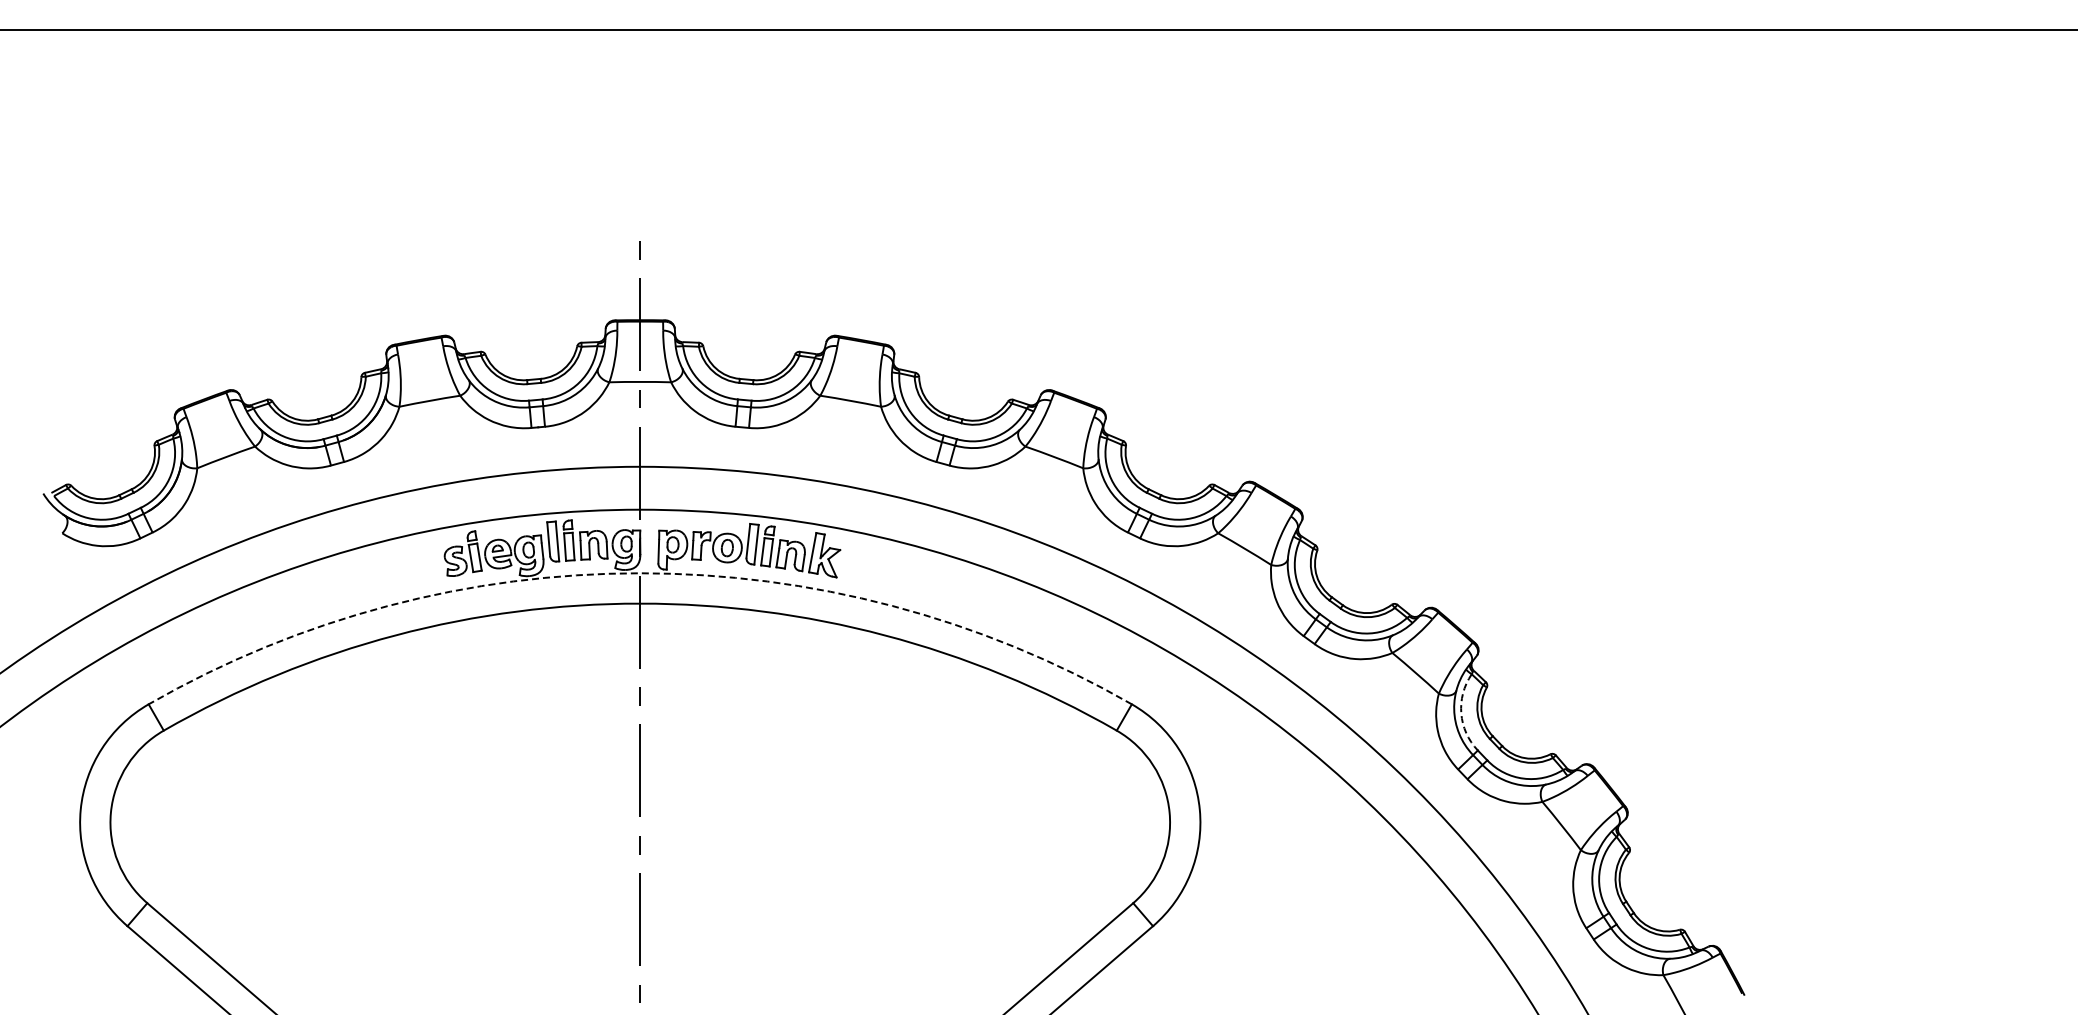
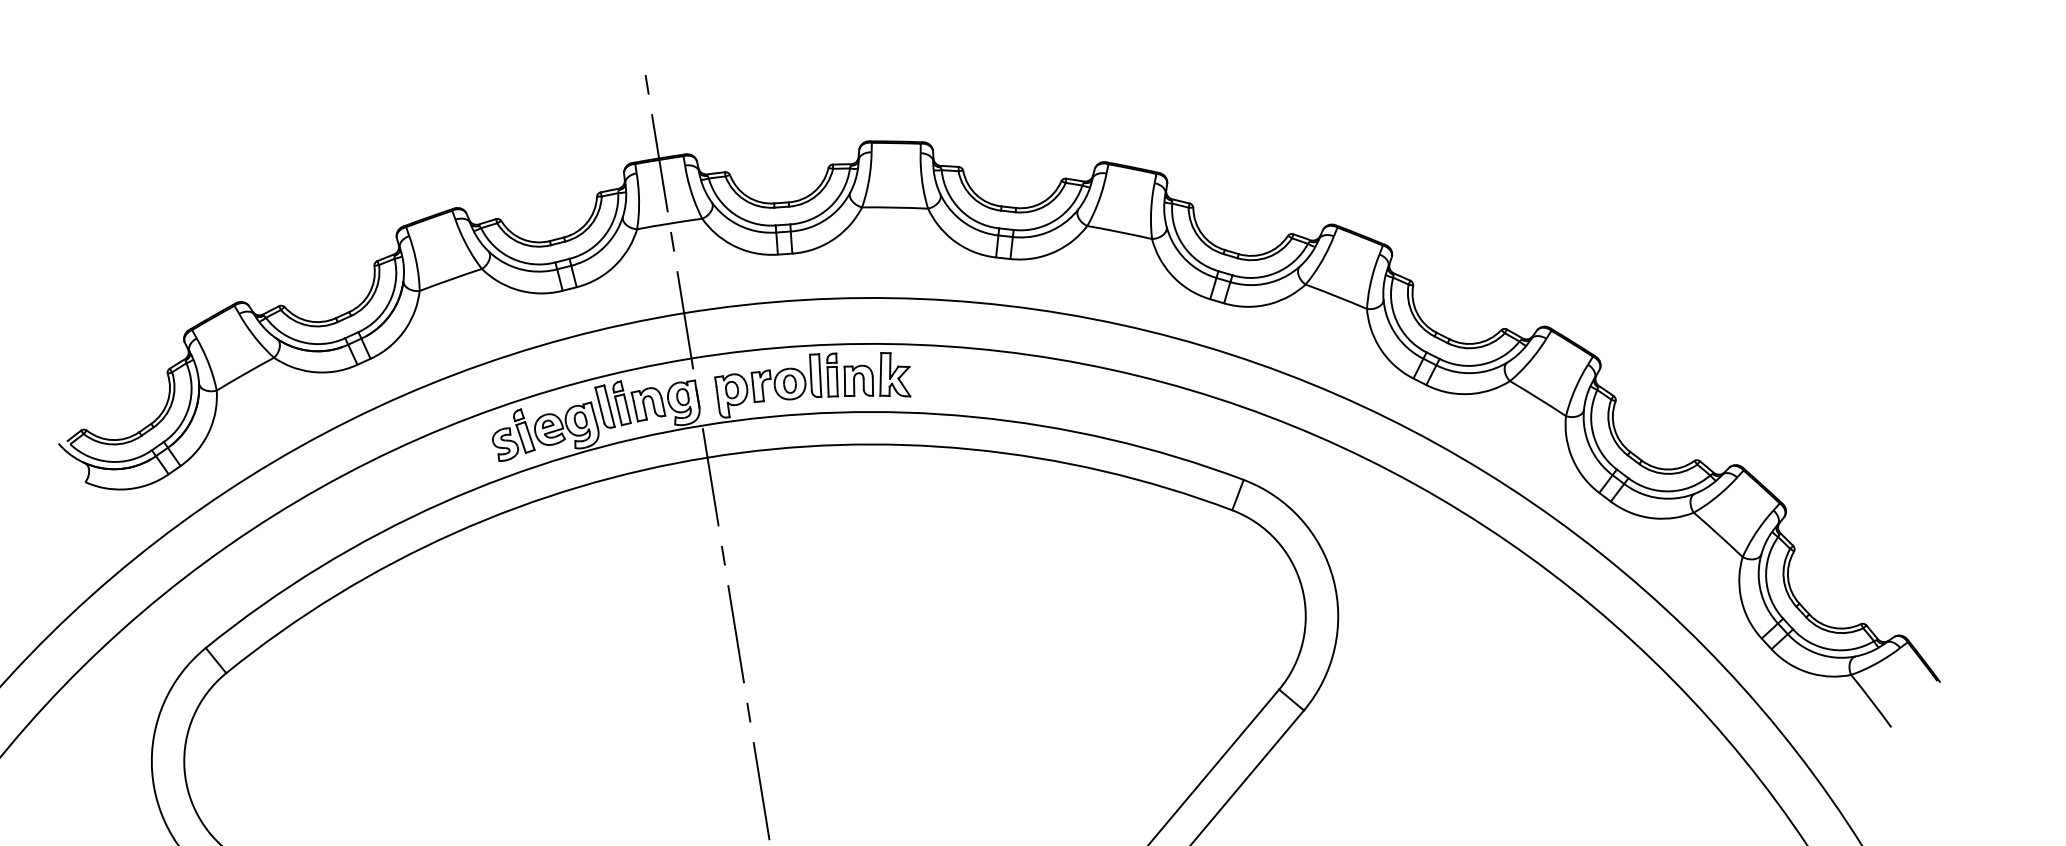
arc: (640, 573) -> (702, 425), dashed -> solid
arc: (1461, 713) -> (1593, 433), dashed -> solid

